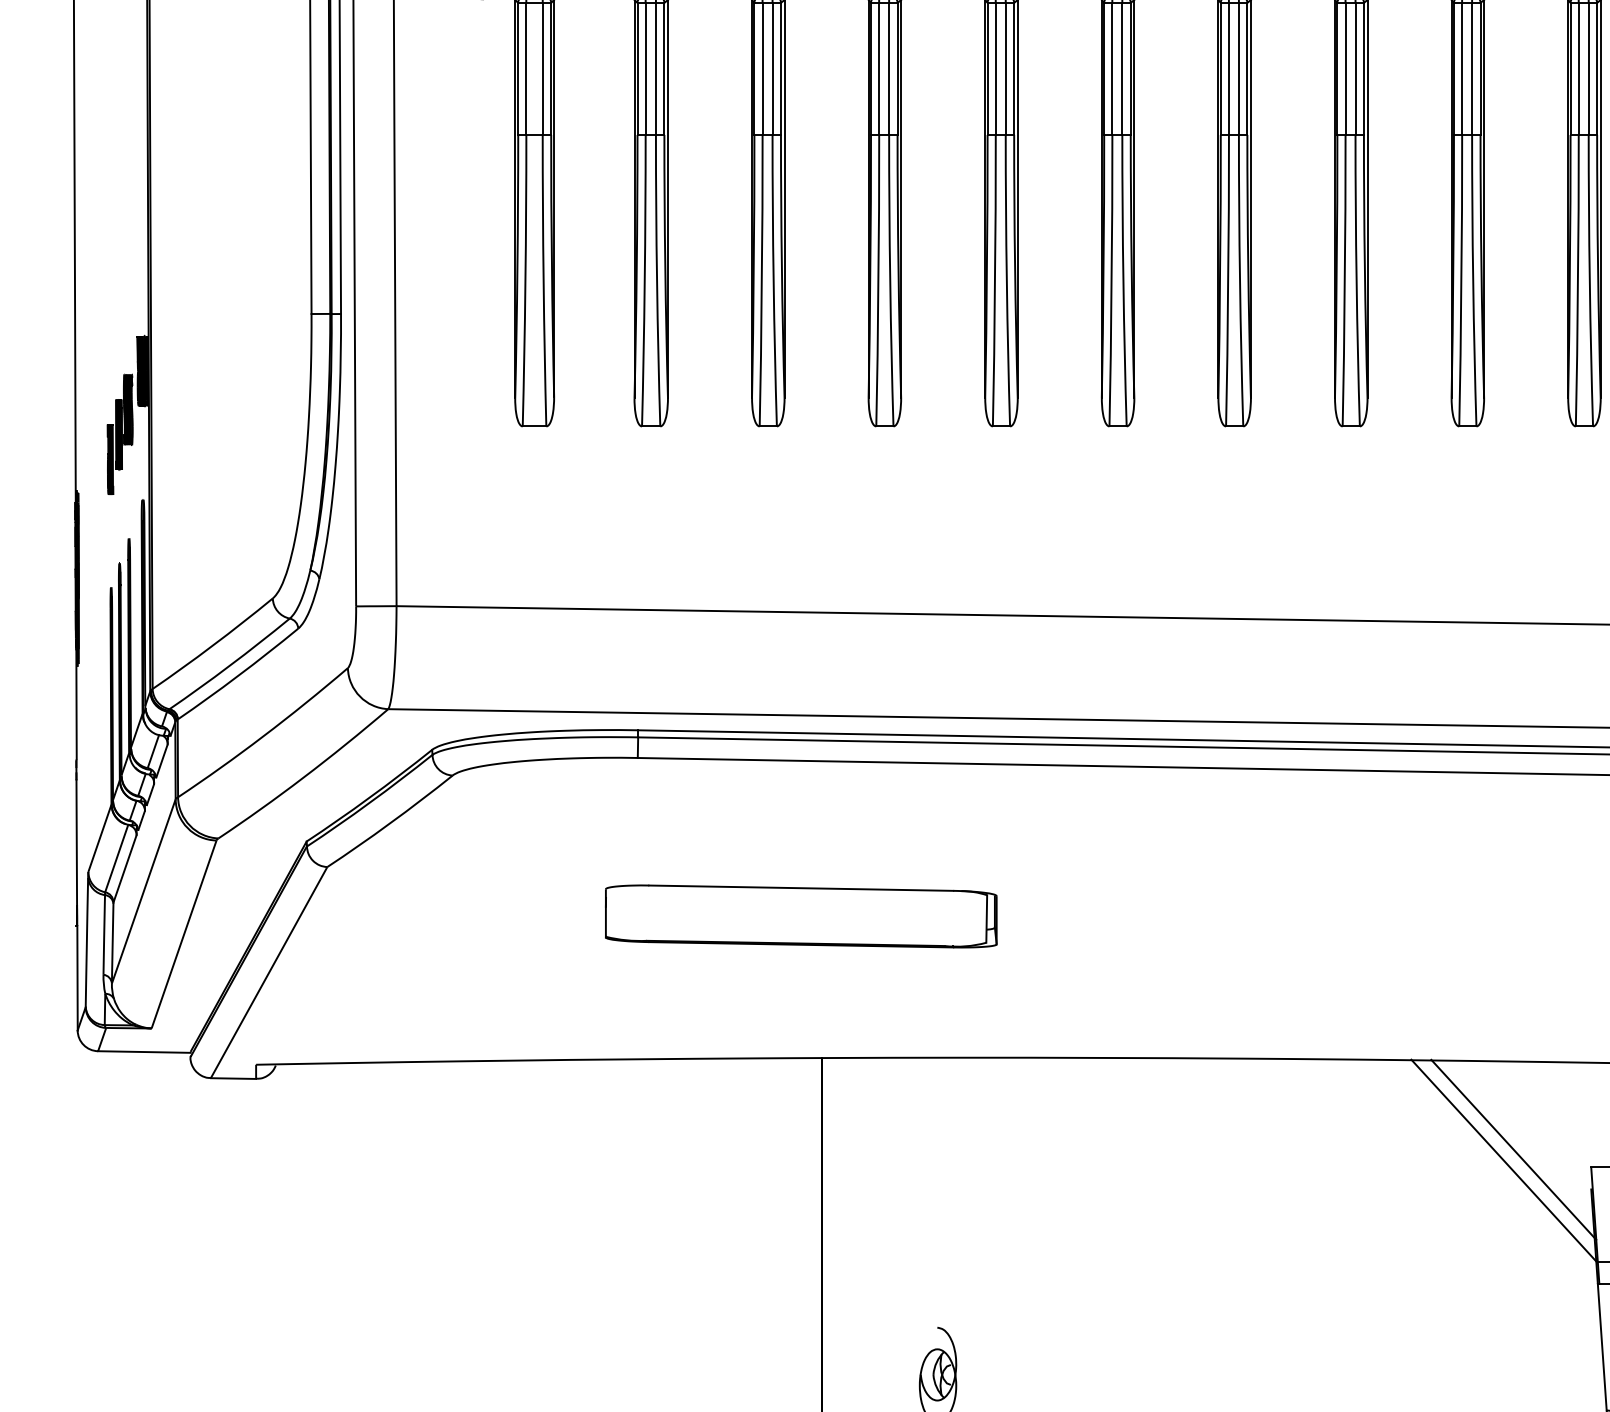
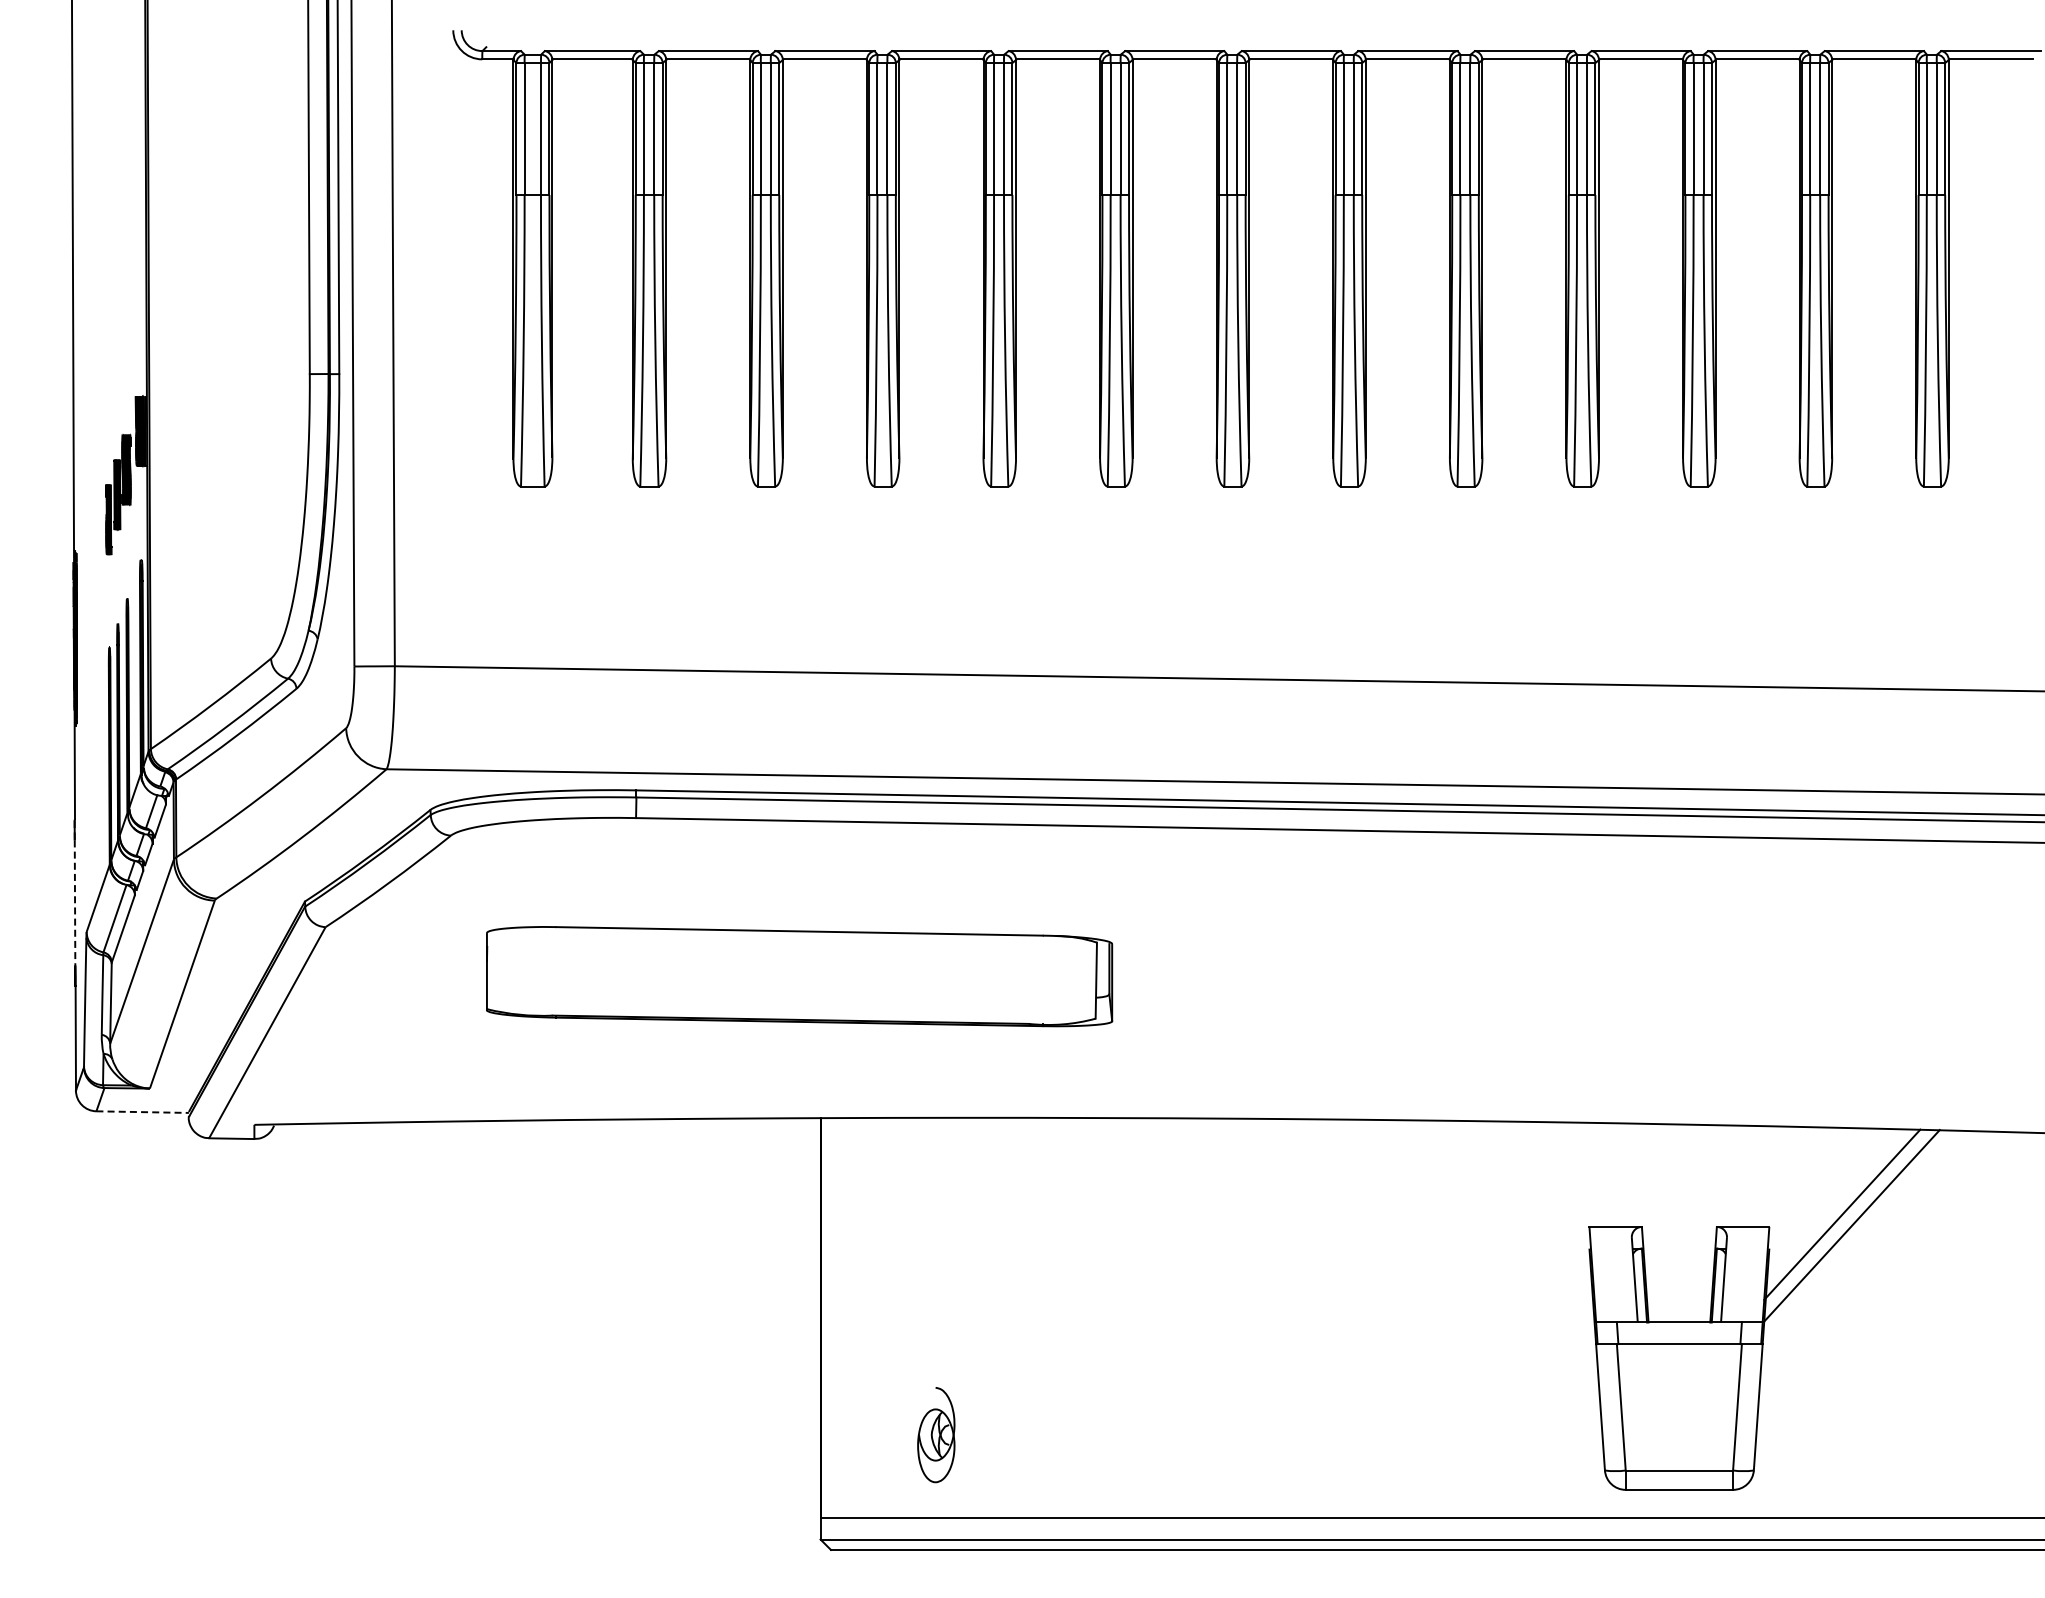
line: (77, 843) -> (75, 903), solid -> dashed
part: (801, 916) -> (799, 976), size x1.6
line: (145, 1052) -> (143, 1112), solid -> dashed
line: (1513, 1149) -> (1511, 1209), removed
line: (1503, 1160) -> (1501, 1220), removed

